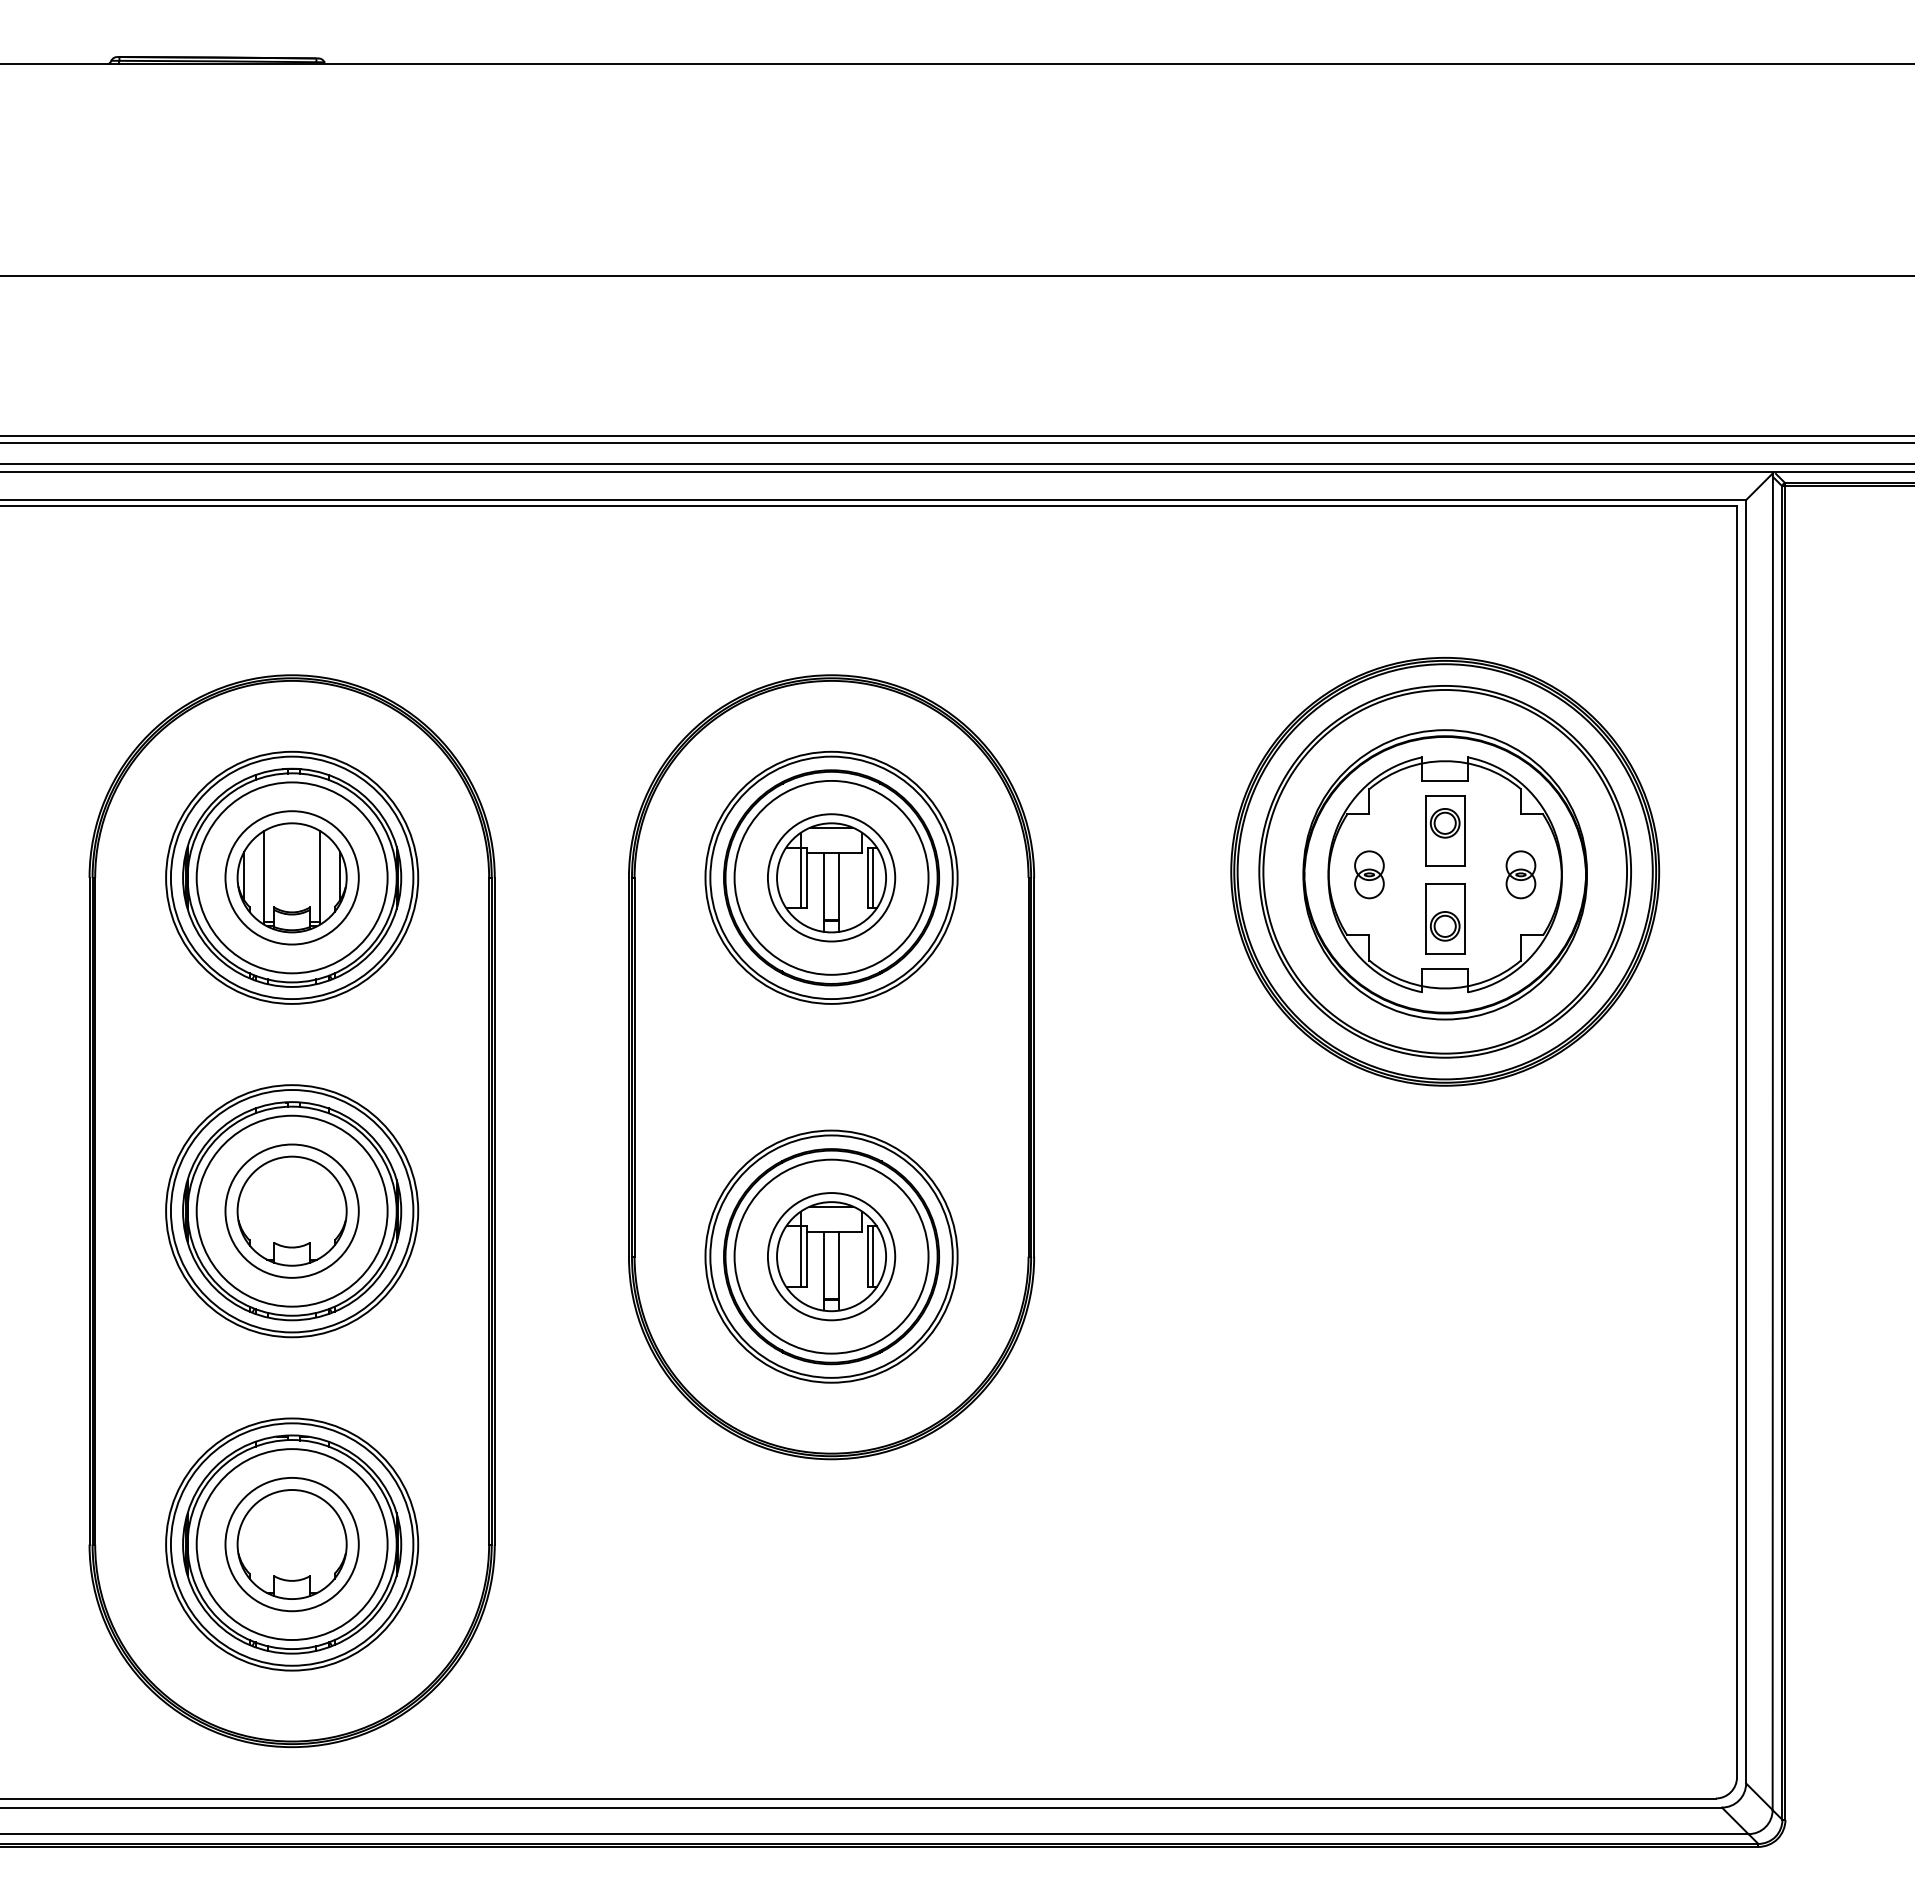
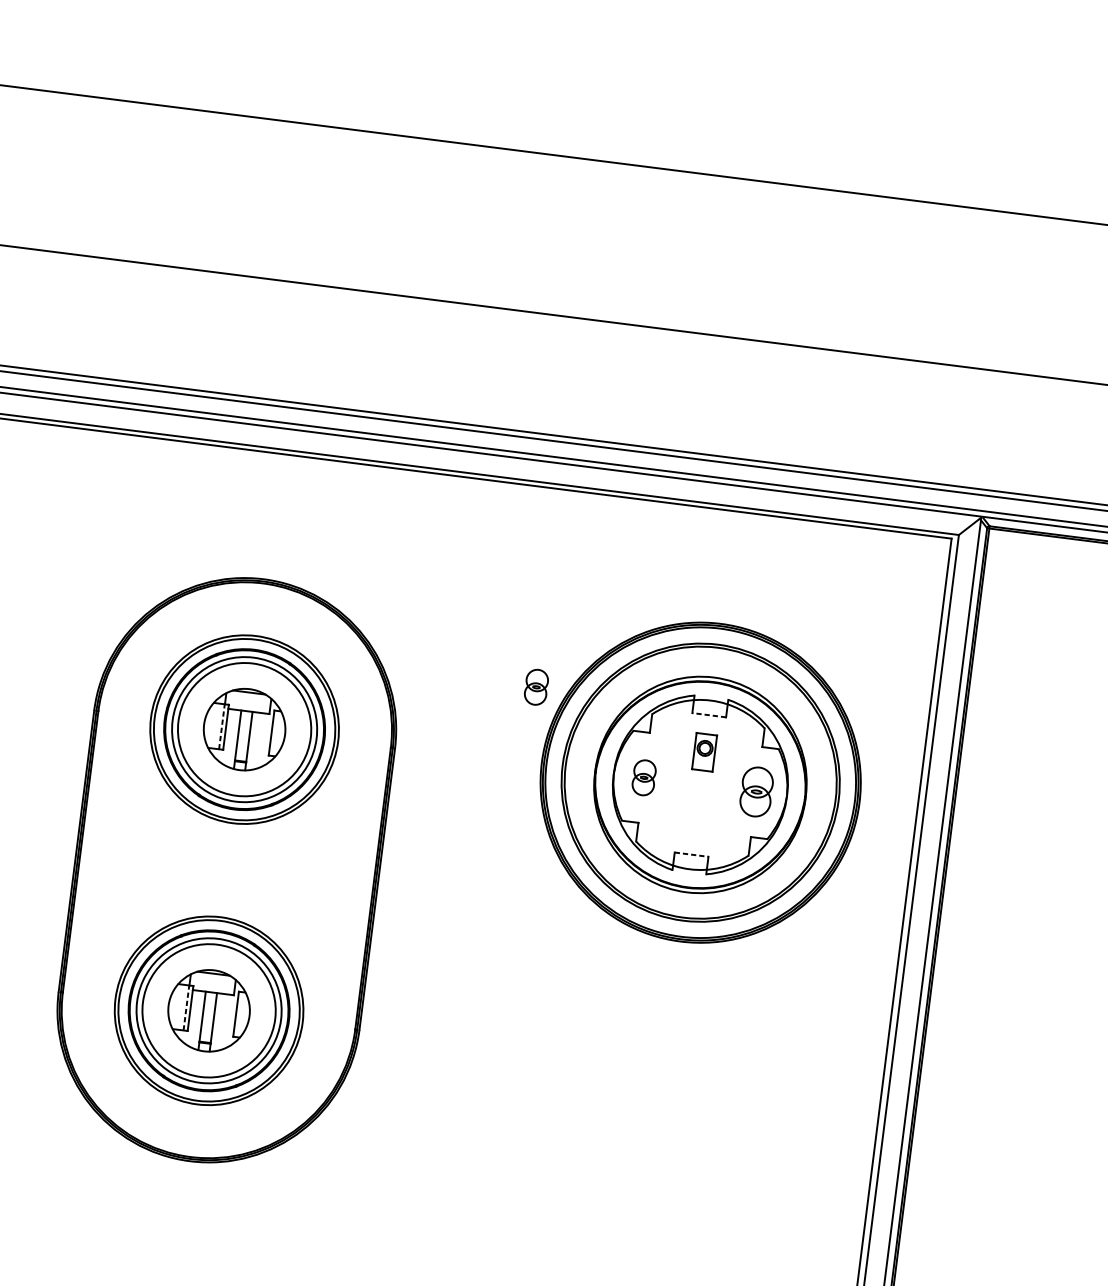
part: (1211, 772) -> (536, 687), added
line: (1445, 780) -> (709, 714), solid -> dashed
part: (1445, 830) -> (704, 752), size x0.7
part: (1520, 874) -> (756, 791), size x1.4
line: (801, 877) -> (222, 726), solid -> dashed
circle: (831, 877) -> (244, 729), size x1.4
line: (872, 877) -> (275, 733), removed
part: (1445, 918) -> (696, 817), removed
line: (1445, 968) -> (691, 854), solid -> dashed
line: (801, 1256) -> (186, 1007), solid -> dashed
circle: (831, 1256) -> (209, 1010), size x1.4
line: (872, 1256) -> (239, 1014), removed

